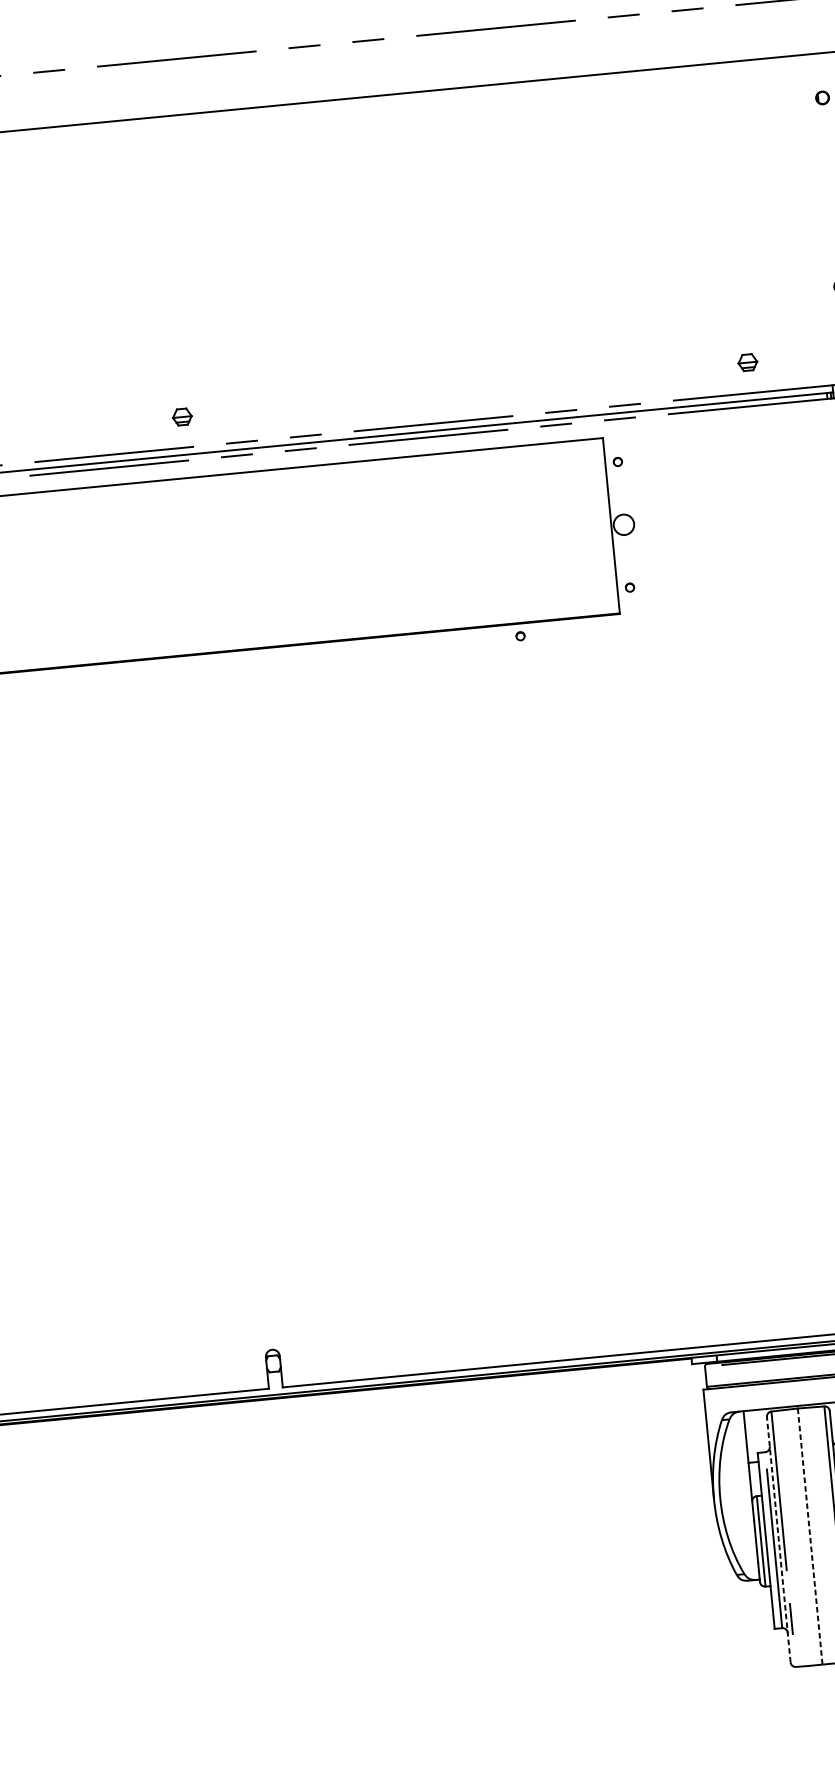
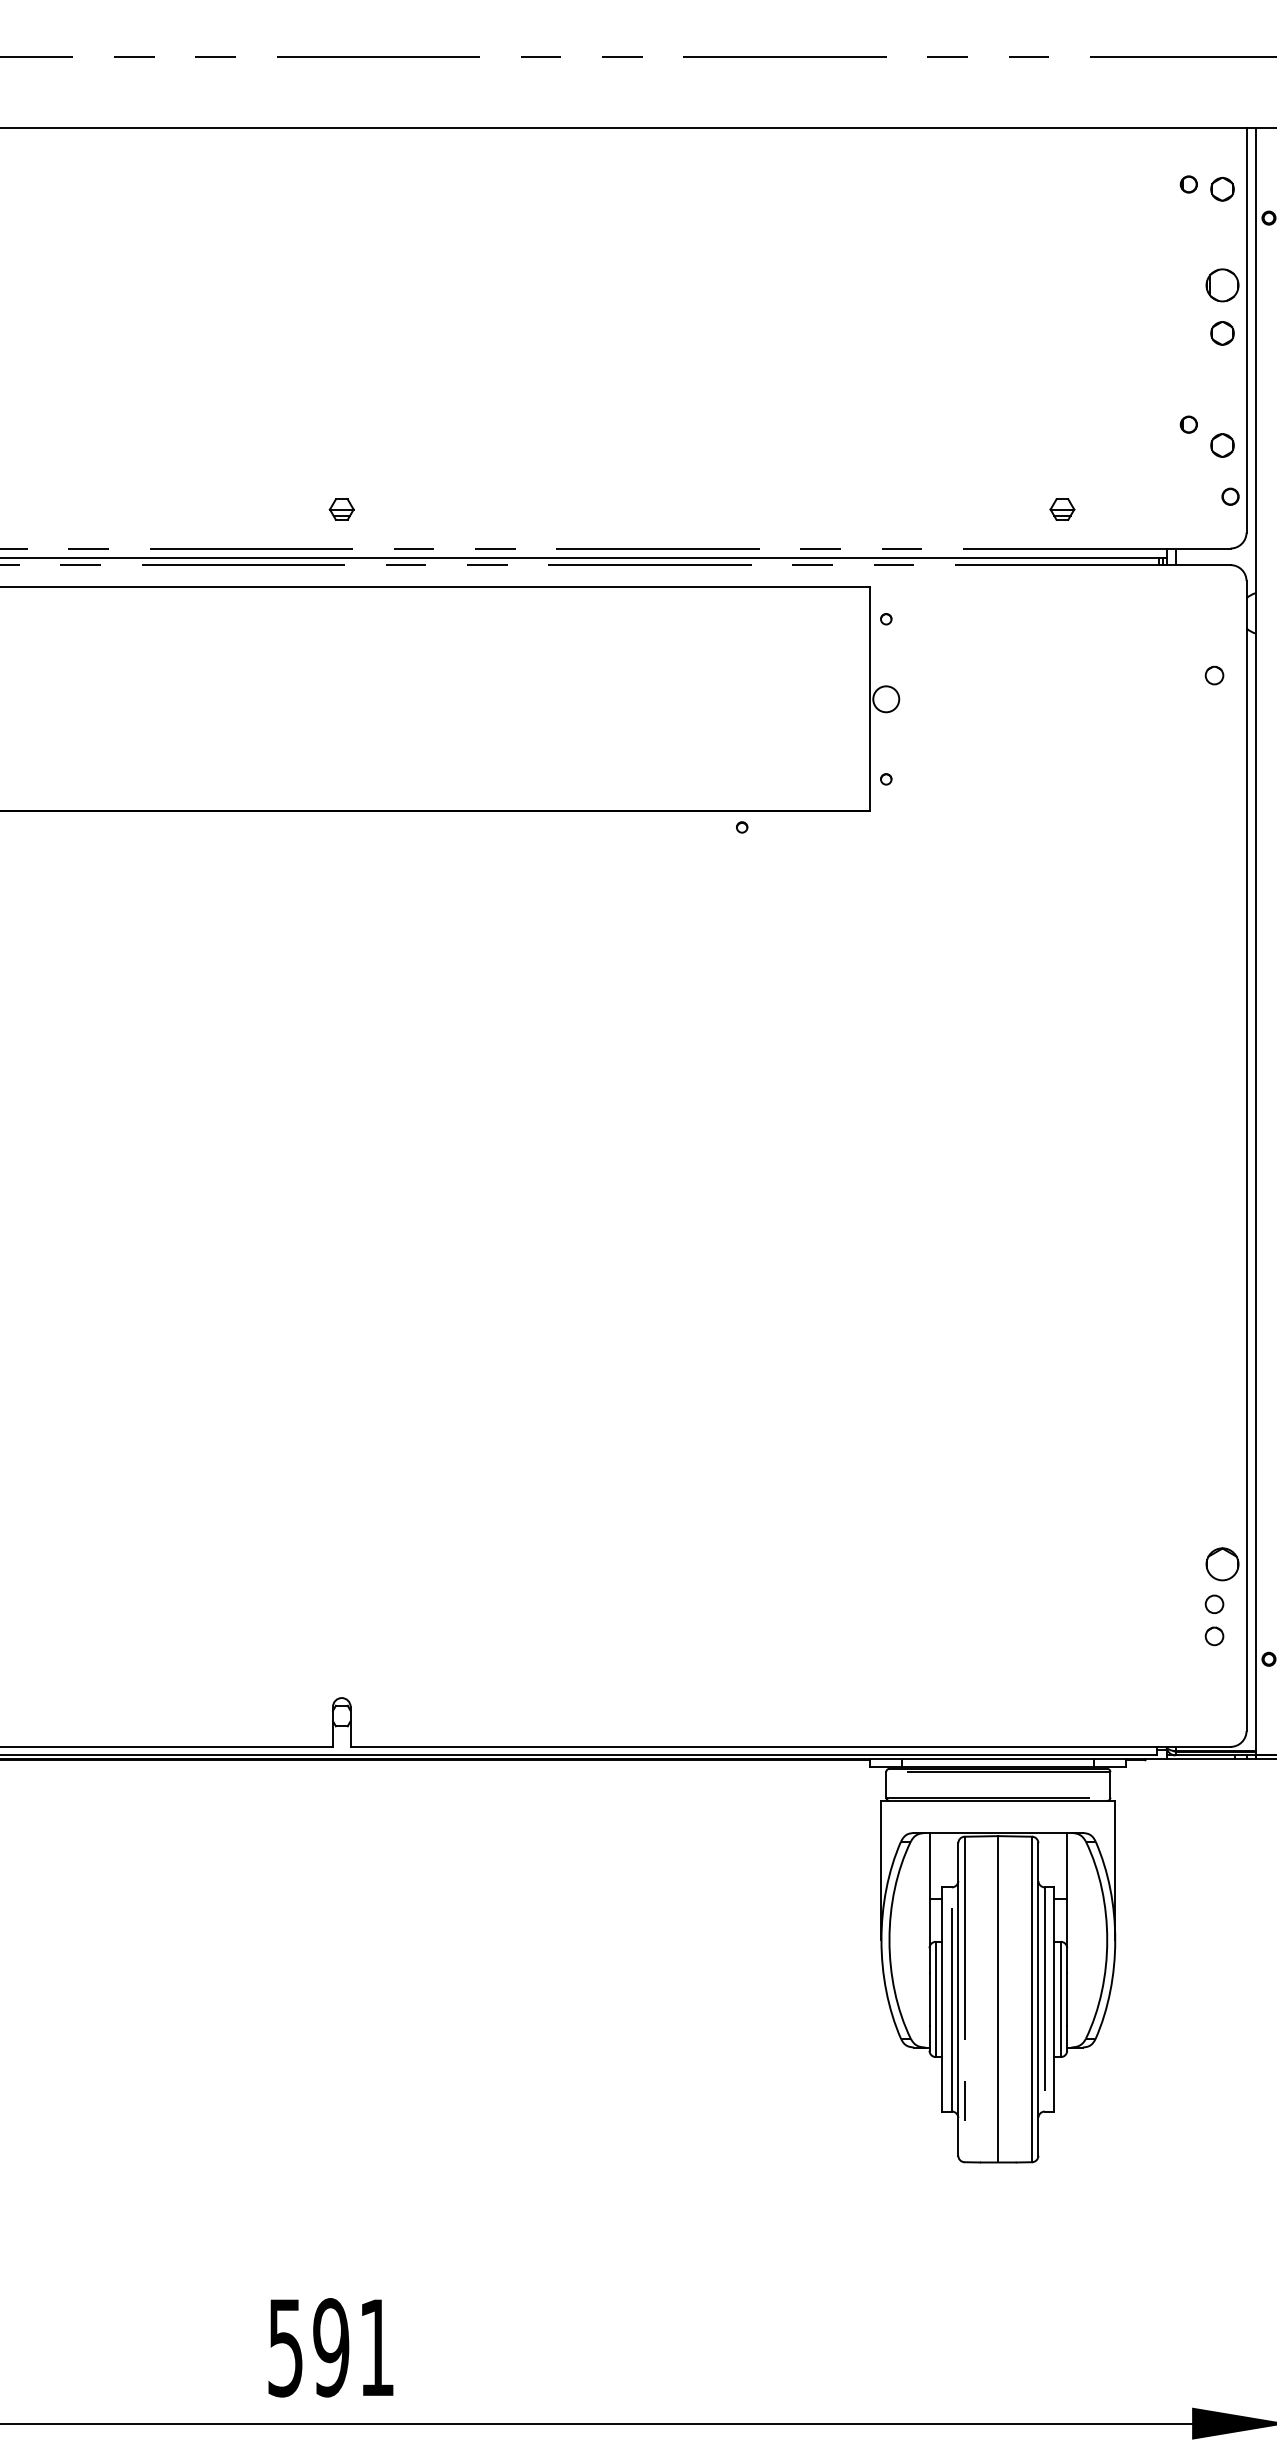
line: (810, 1536) -> (998, 1999), dashed -> solid
line: (778, 1538) -> (958, 1998), dashed -> solid

